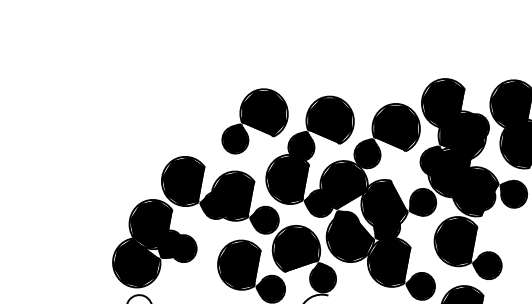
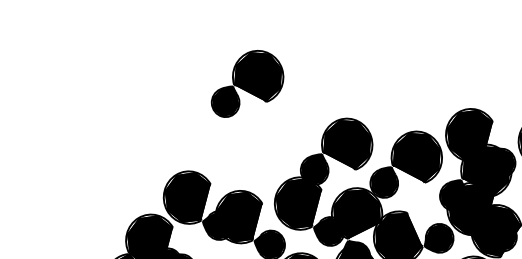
part: (254, 121) -> (247, 84), moved

